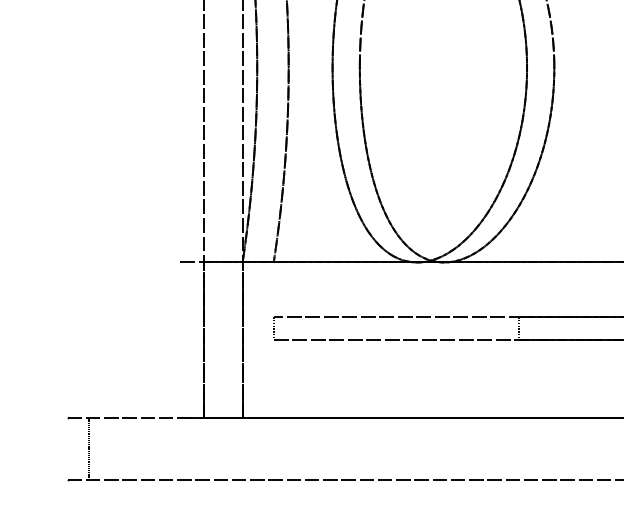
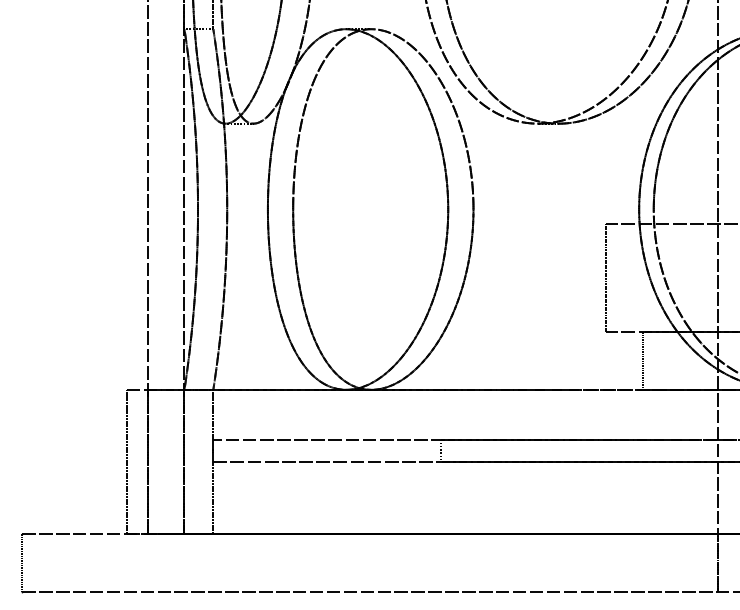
line: (180, 339) -> (126, 461), added
line: (273, 339) -> (213, 461), added
line: (89, 448) -> (22, 562), moved

